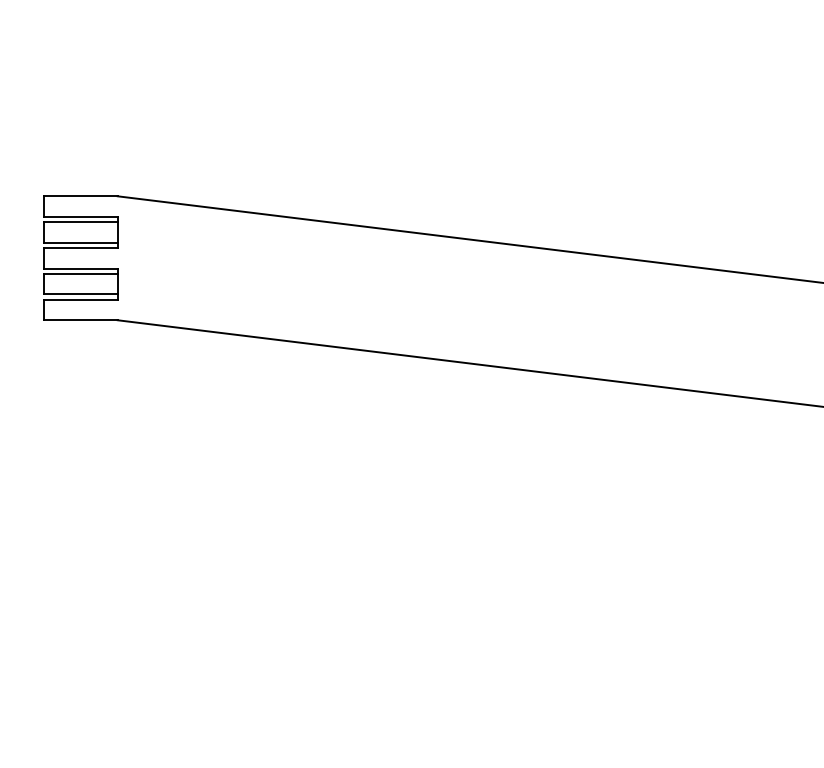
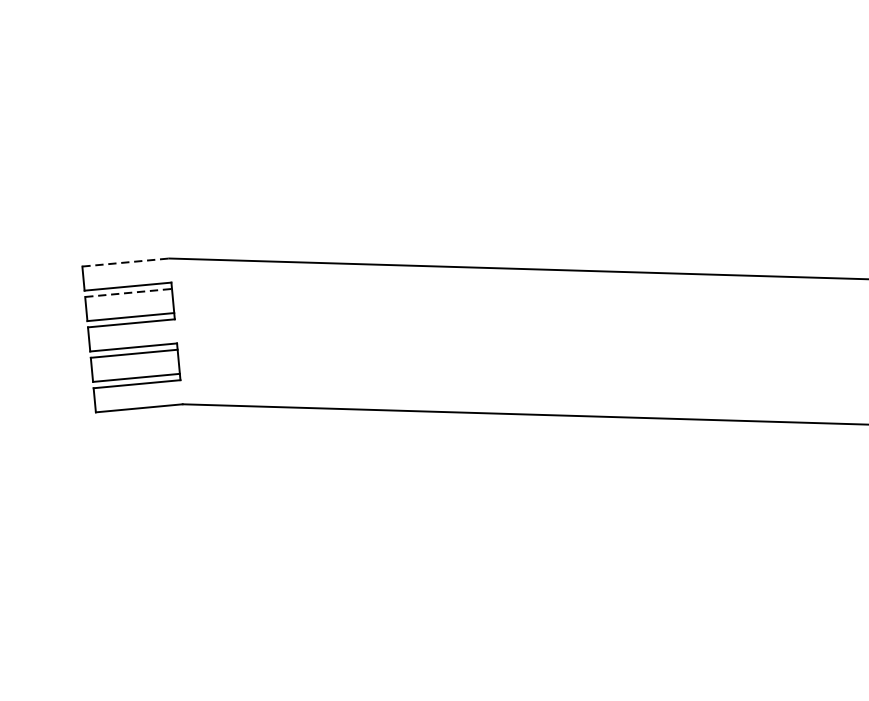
line: (80, 196) -> (125, 262), solid -> dashed
line: (80, 222) -> (128, 293), solid -> dashed

